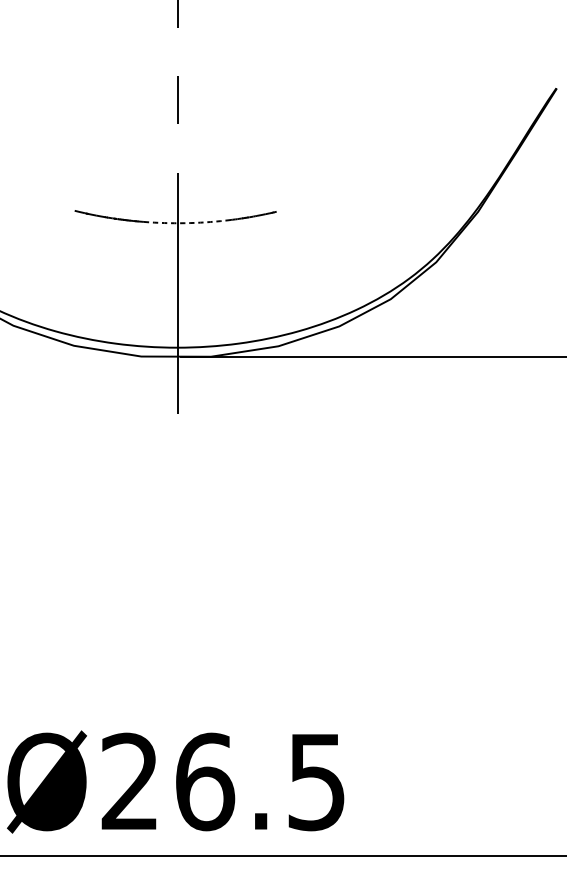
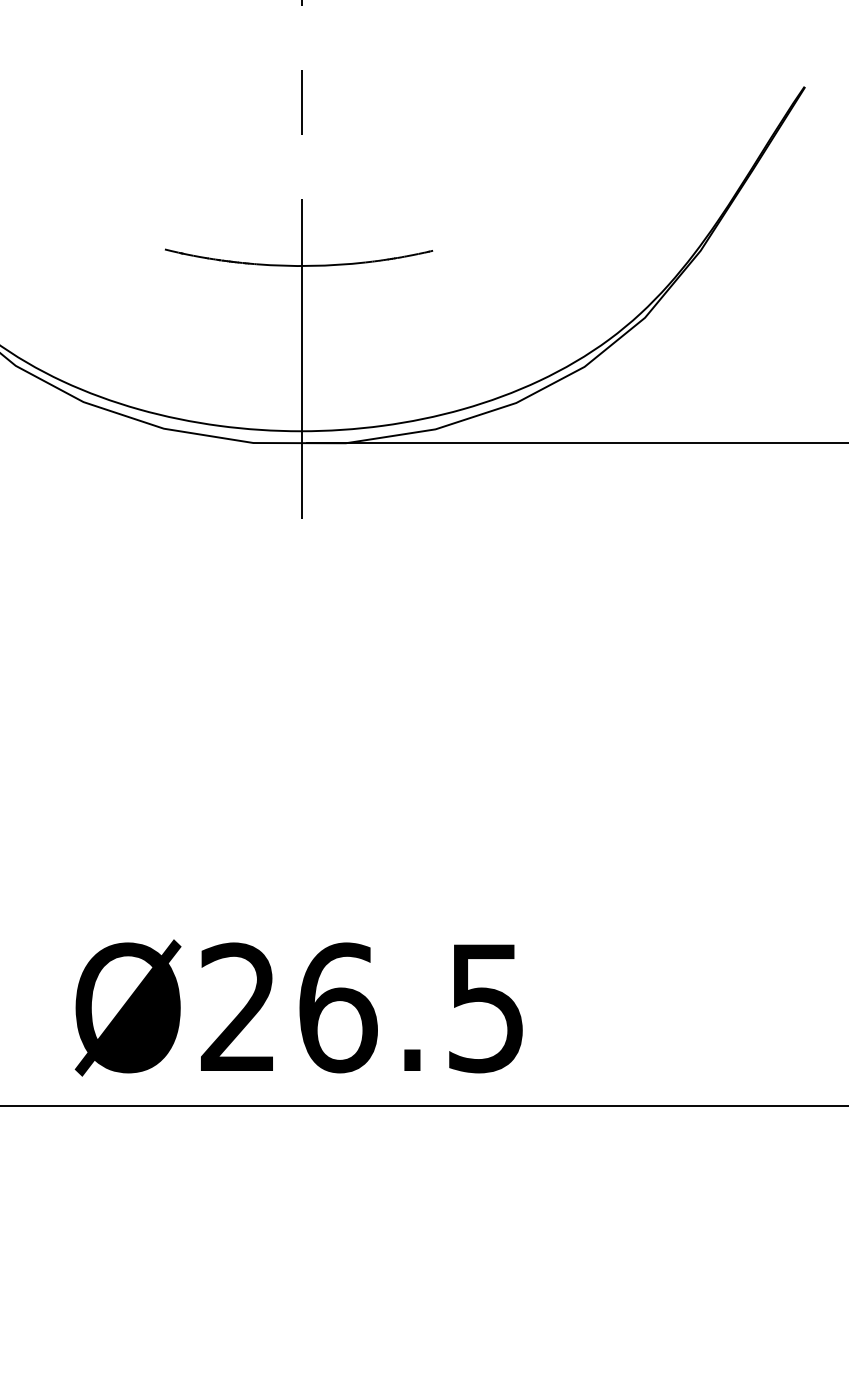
arc: (185, 222) -> (311, 265), dashed -> solid

